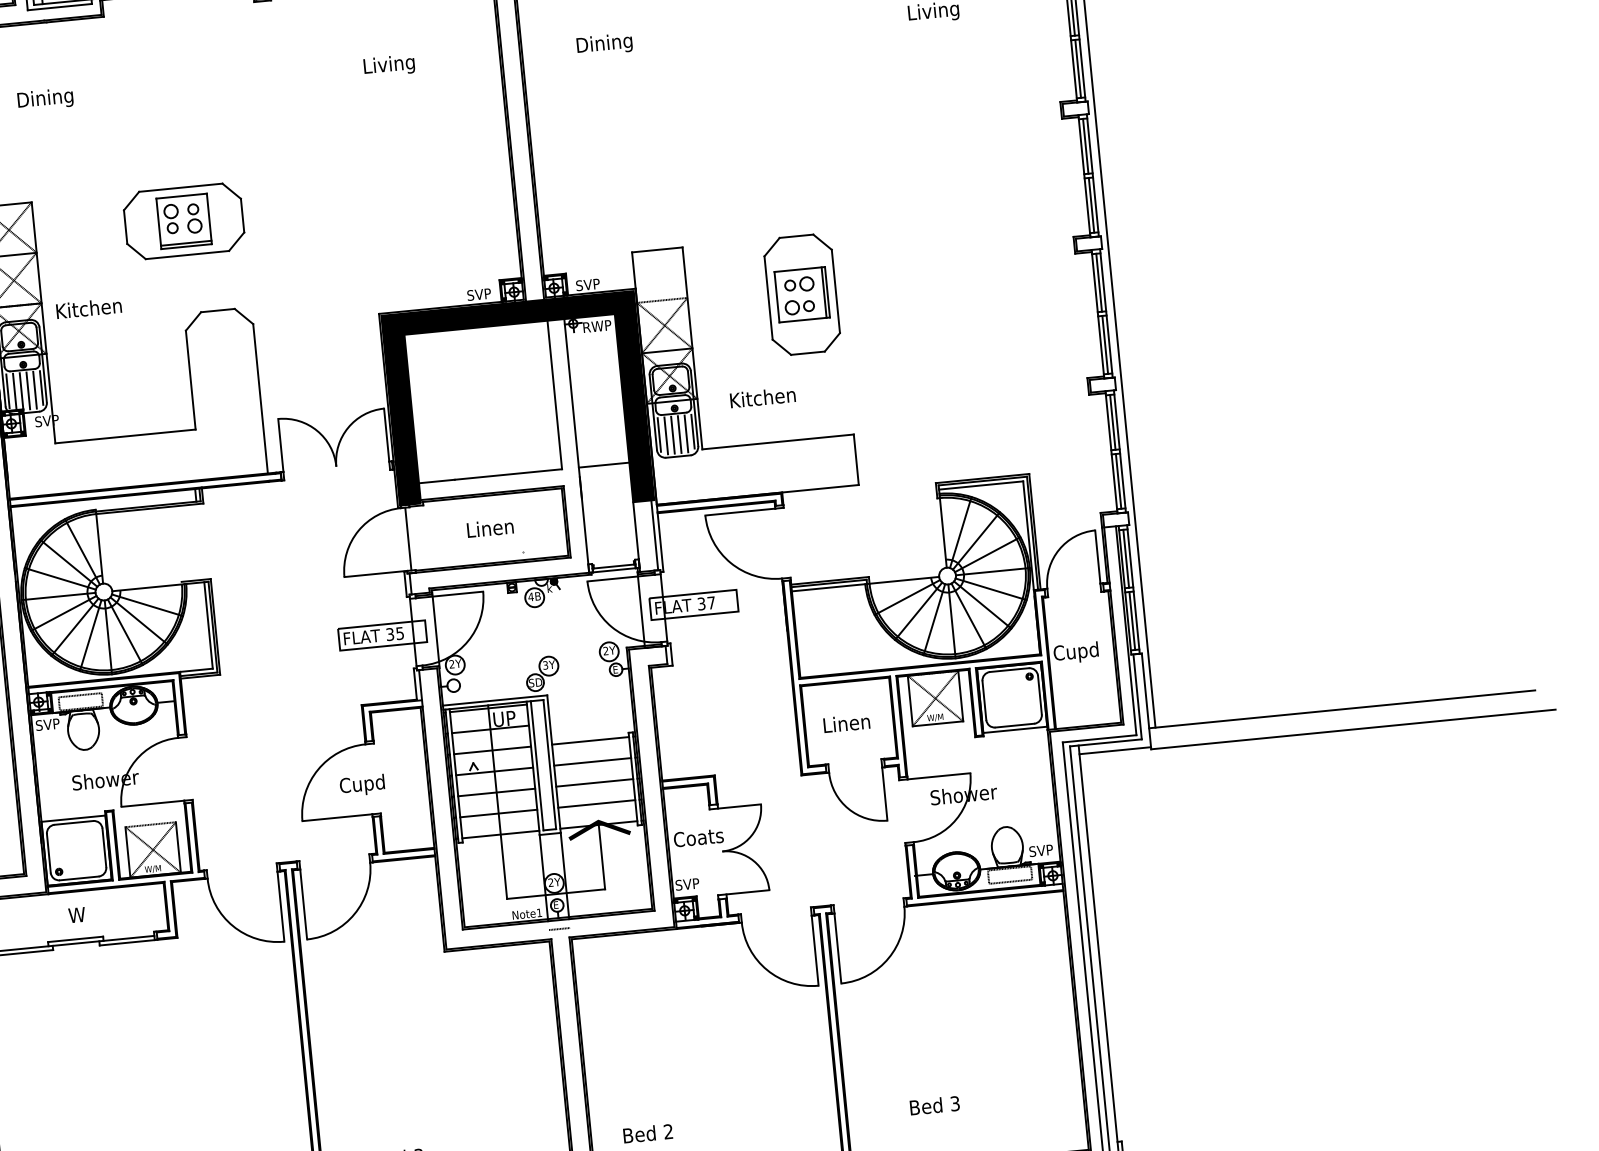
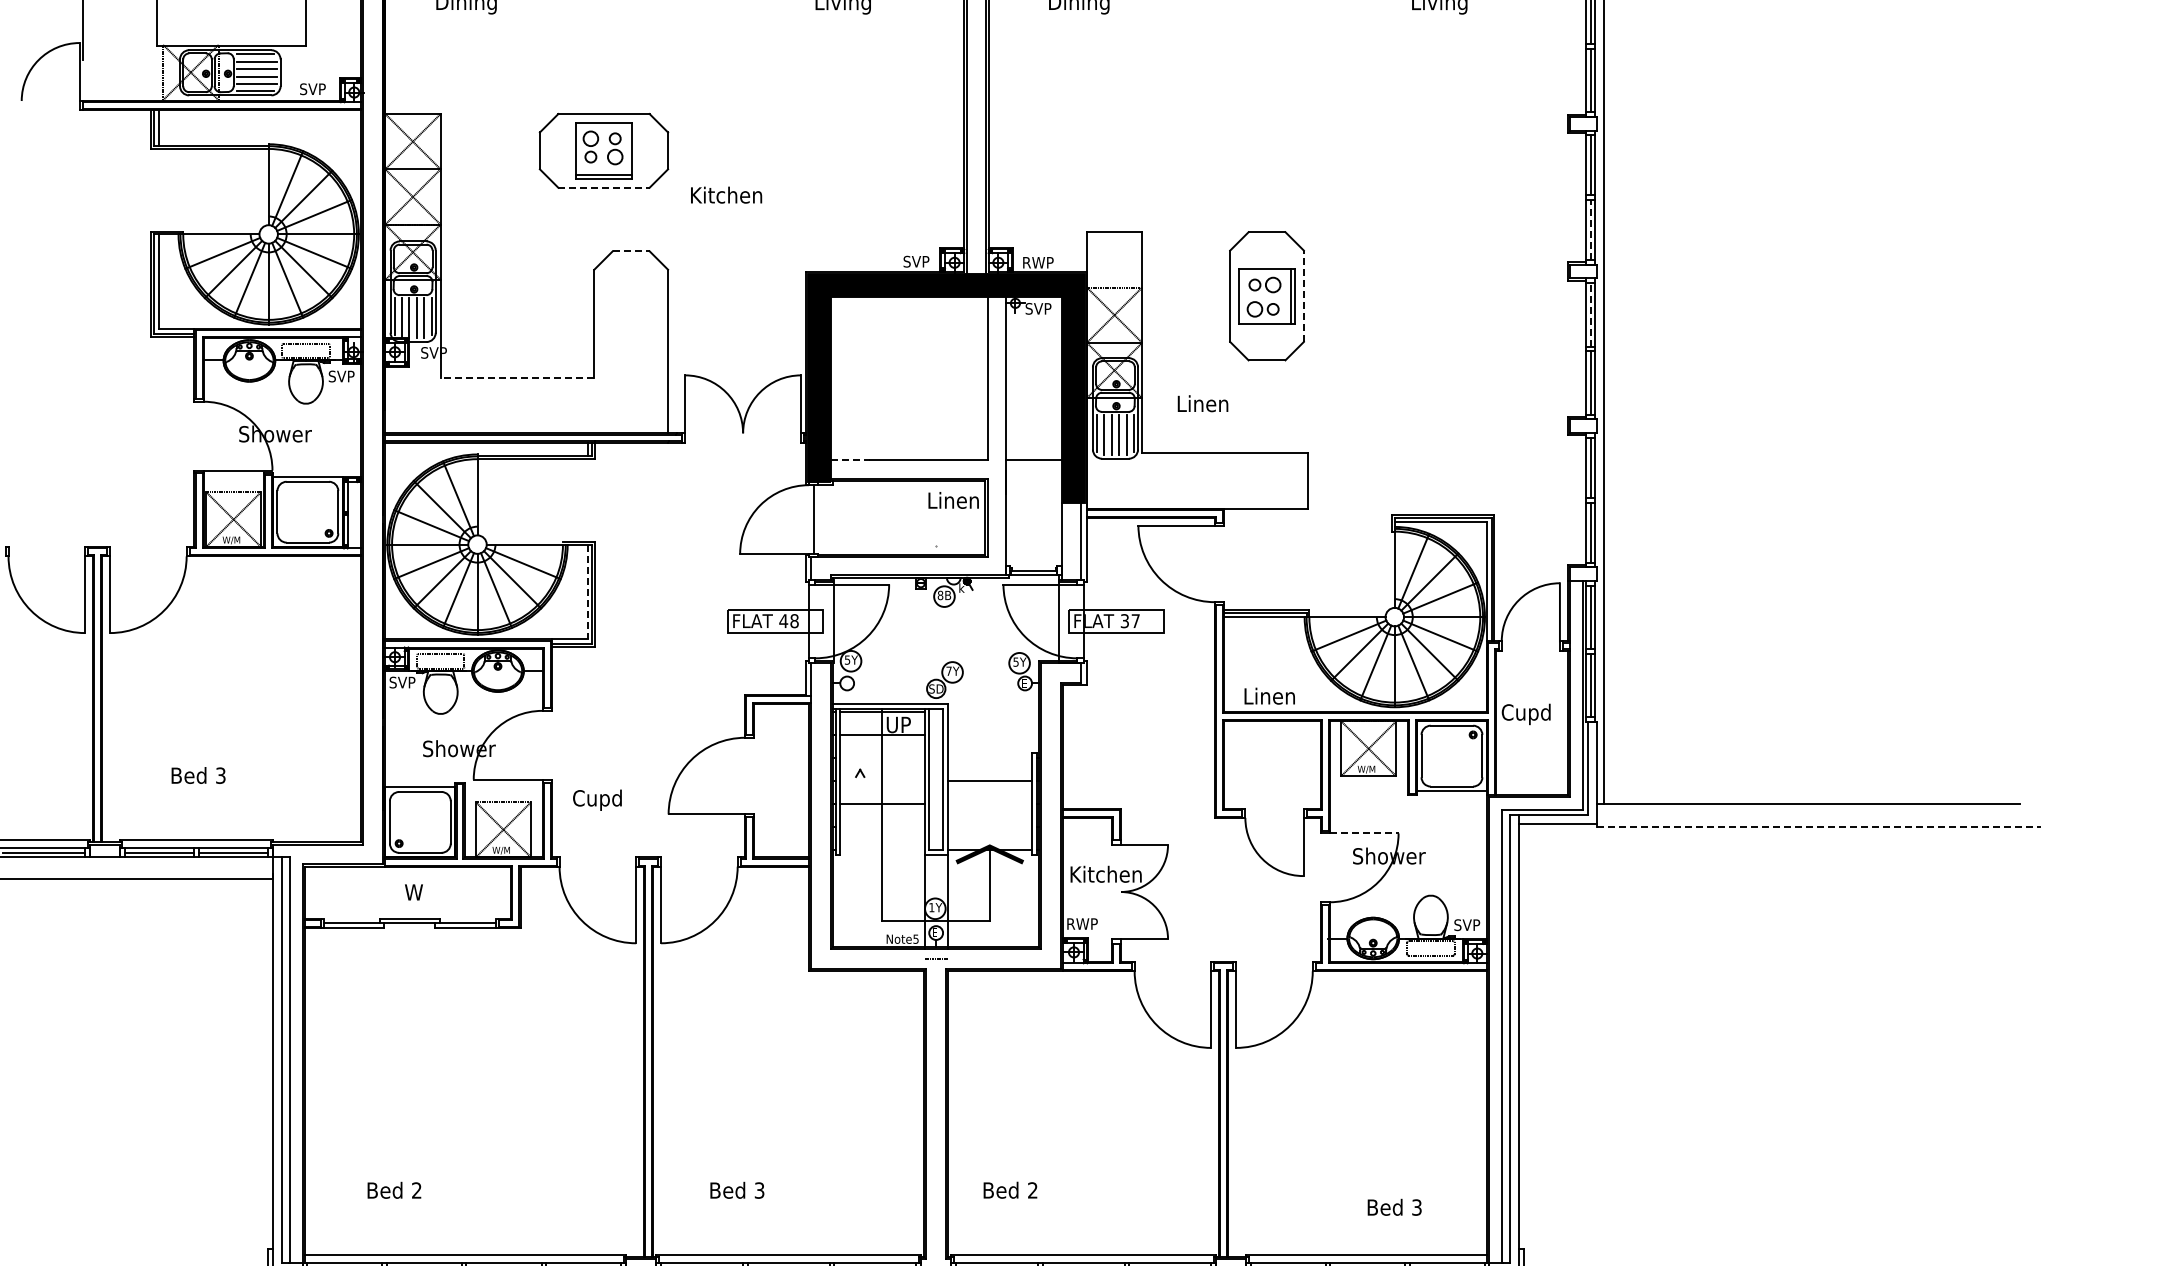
line: (1091, 204) -> (1590, 229), solid -> dashed
line: (187, 254) -> (604, 187), solid -> dashed
line: (1099, 282) -> (1590, 314), solid -> dashed
text: (589, 284) -> (1037, 262), SVP -> RWP
line: (835, 291) -> (1303, 296), solid -> dashed
text: (88, 307) -> (726, 194), moved
line: (218, 310) -> (631, 251), solid -> dashed
text: (596, 326) -> (1040, 308), RWP -> SVP
text: (762, 397) -> (1213, 403), Kitchen -> Linen
line: (125, 436) -> (517, 378), solid -> dashed
line: (436, 481) -> (850, 460), solid -> dashed
text: (490, 528) -> (953, 500), moved
text: (531, 597) -> (940, 595), 4B -> 8B
line: (208, 625) -> (587, 592), solid -> dashed
text: (394, 634) -> (788, 621), 35 -> 48
text: (605, 650) -> (1015, 661), 2Y -> 5Y
text: (451, 663) -> (847, 659), 2Y -> 5Y
text: (545, 664) -> (948, 670), 3Y -> 7Y
text: (846, 722) -> (1269, 695), moved
line: (1352, 729) -> (1818, 826), solid -> dashed
line: (590, 740) -> (989, 757), removed
line: (492, 750) -> (882, 757), removed
line: (494, 771) -> (882, 780), removed
line: (939, 776) -> (1364, 833), solid -> dashed
line: (594, 782) -> (989, 803), removed
text: (362, 784) -> (597, 799), moved
line: (596, 804) -> (989, 827), removed
line: (498, 813) -> (882, 827), removed
line: (500, 834) -> (882, 850), removed
text: (706, 835) -> (1105, 873), Coats -> Kitchen
text: (550, 882) -> (931, 907), 2Y -> 1Y
text: (689, 883) -> (1081, 923), SVP -> RWP
text: (538, 912) -> (915, 938), Note1 -> Note5
text: (934, 1104) -> (1394, 1206), moved

